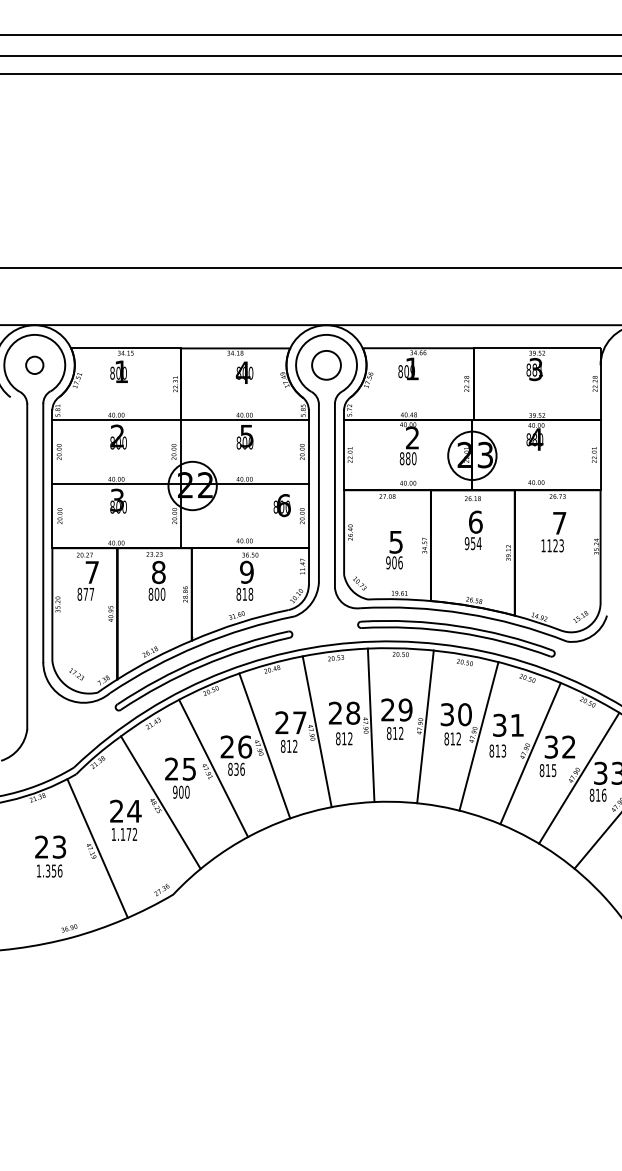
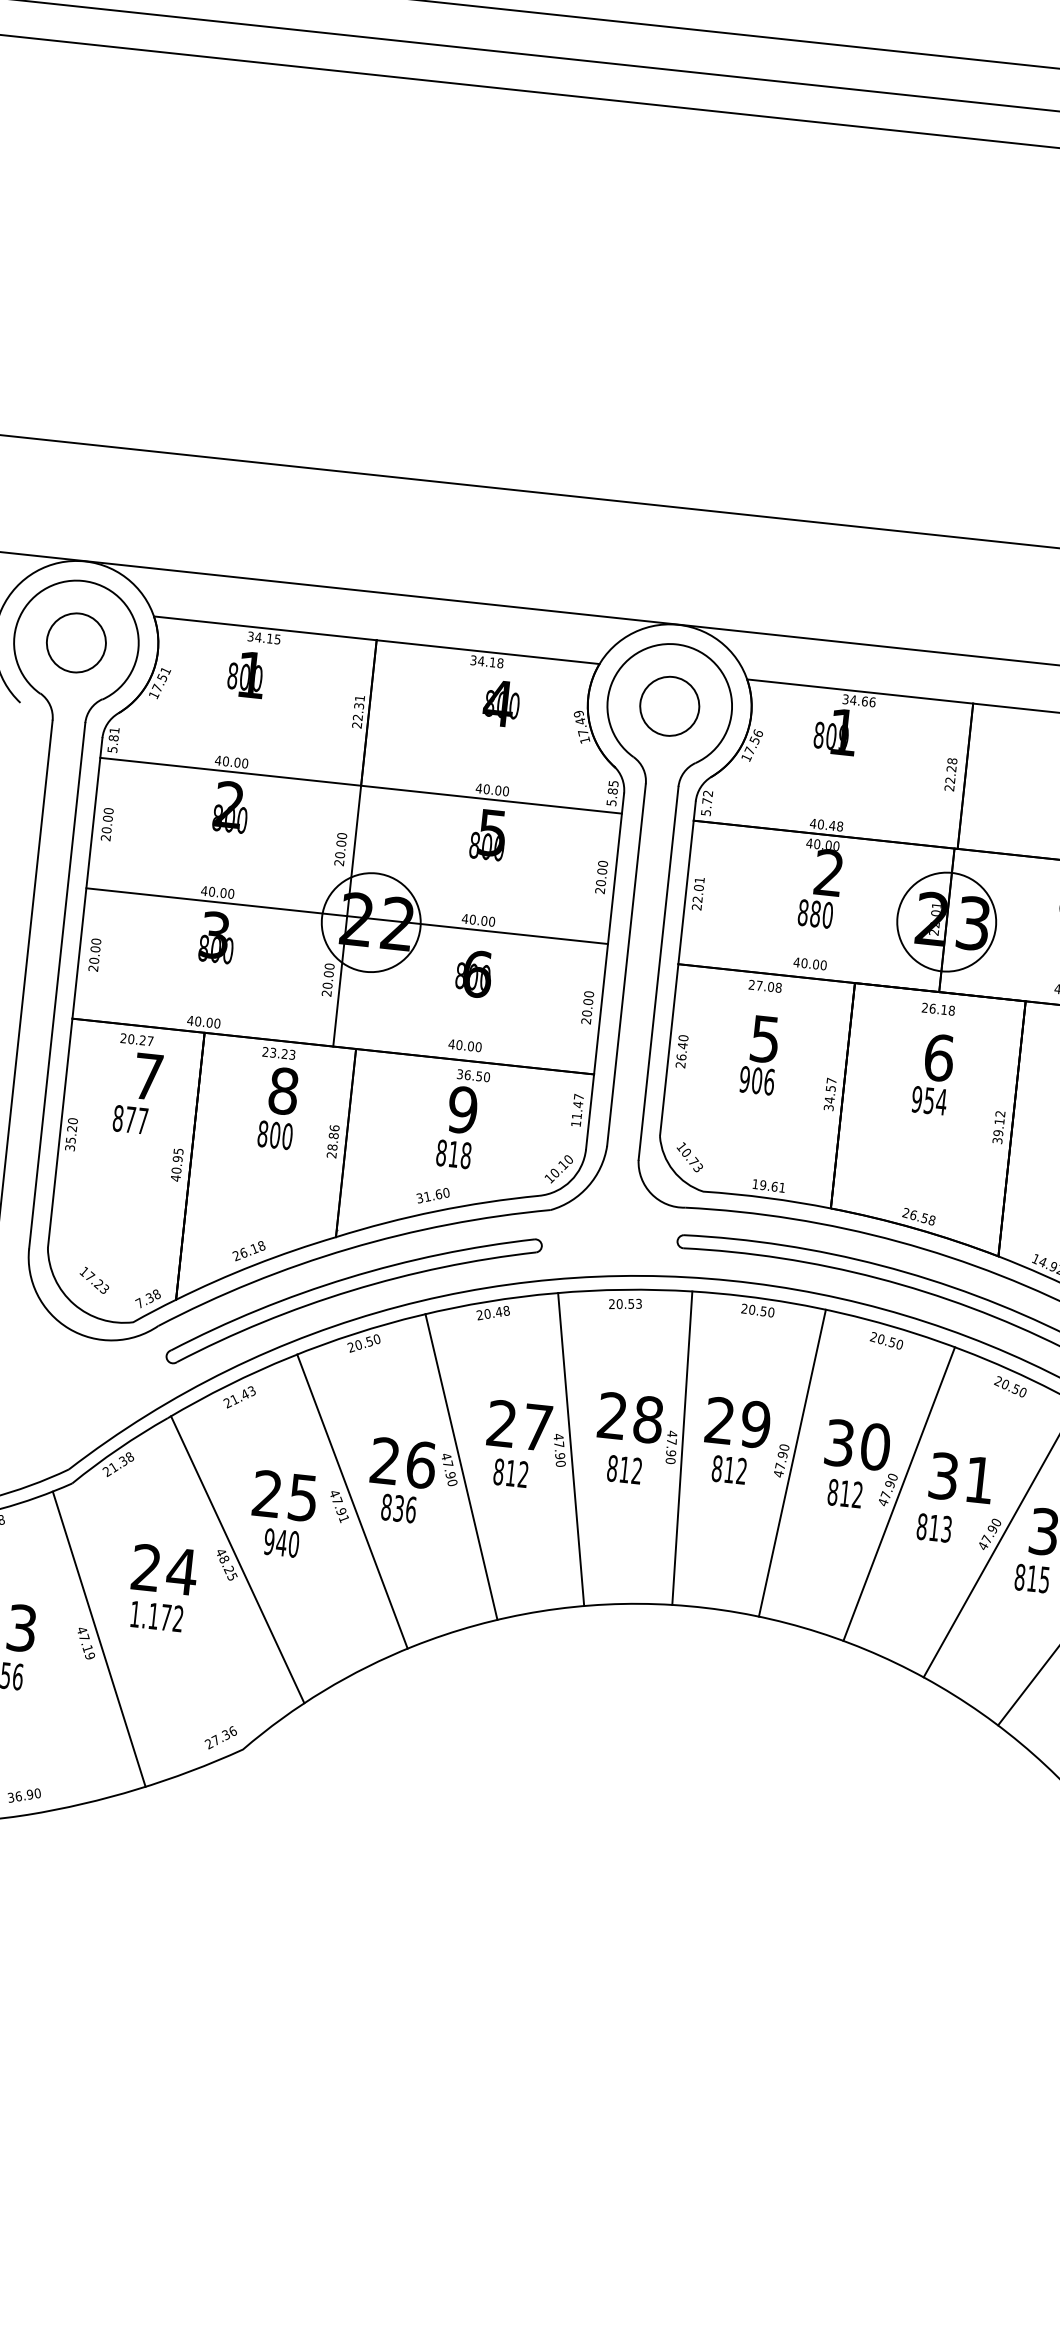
circle: (34, 364) -> (76, 641), size x1.67
text: (281, 505) -> (472, 973), moved
text: (394, 550) -> (759, 1055), moved
text: (180, 791) -> (280, 1541), 900 -> 940

